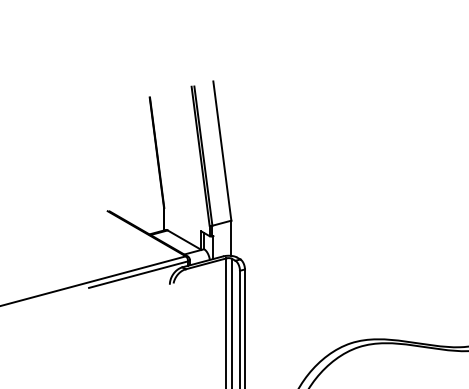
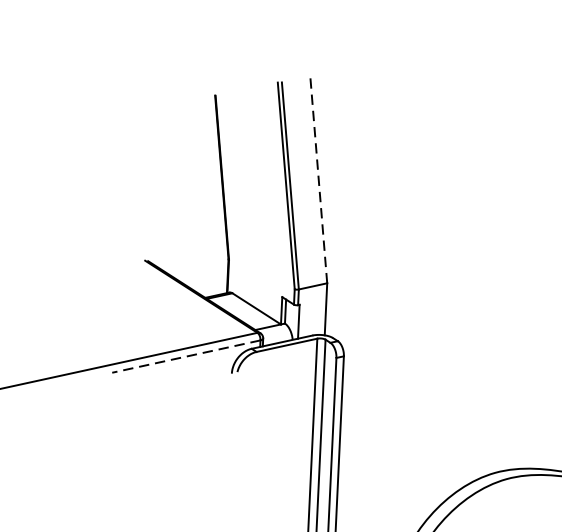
line: (222, 150) -> (319, 178), solid -> dashed
line: (138, 274) -> (186, 356), solid -> dashed

